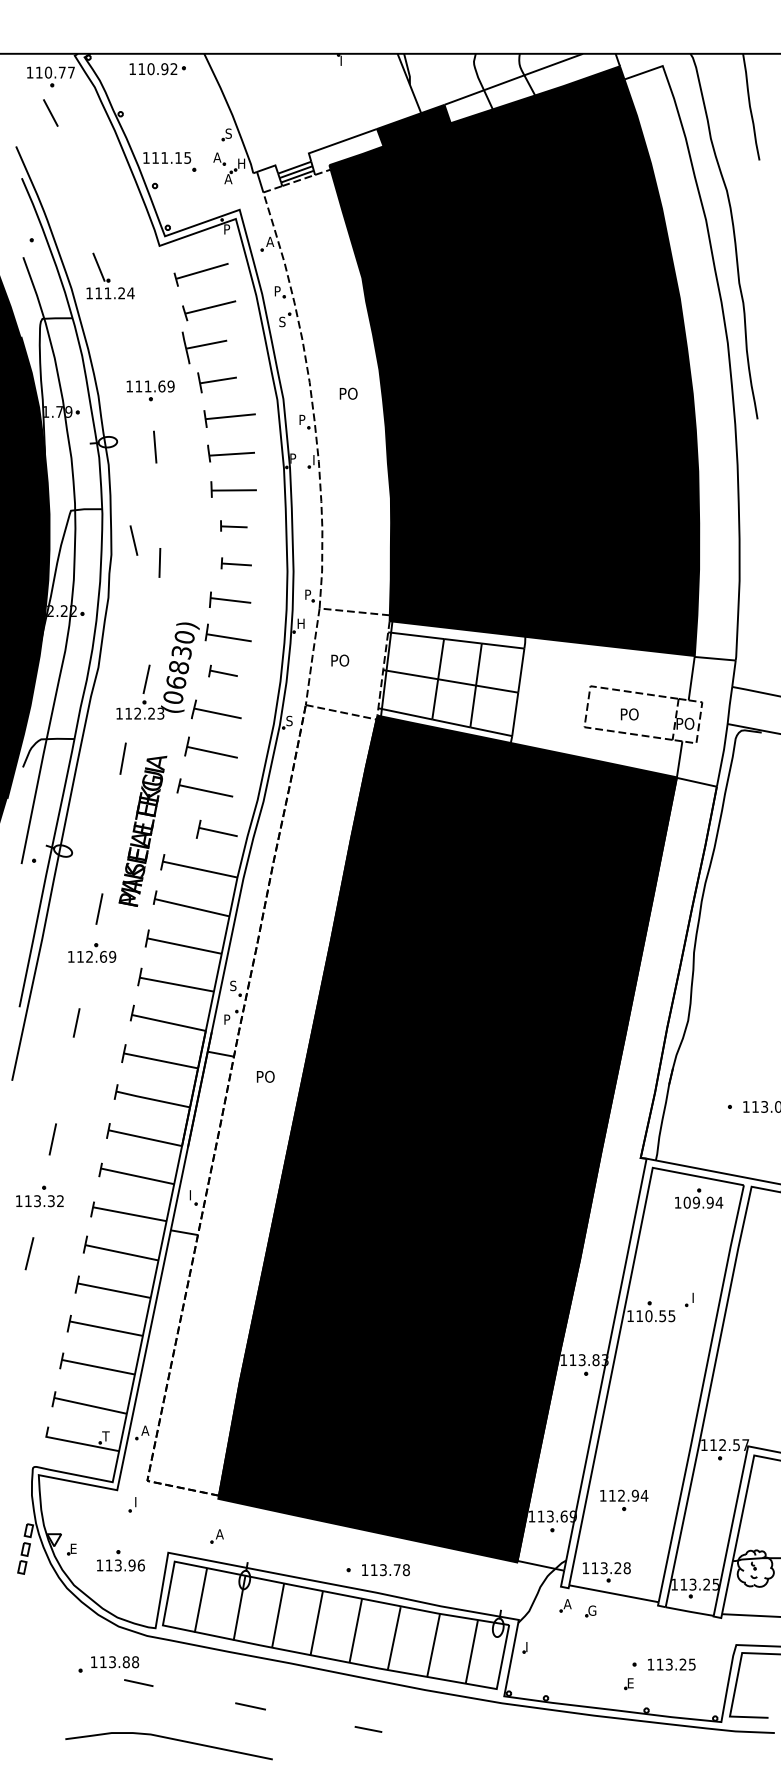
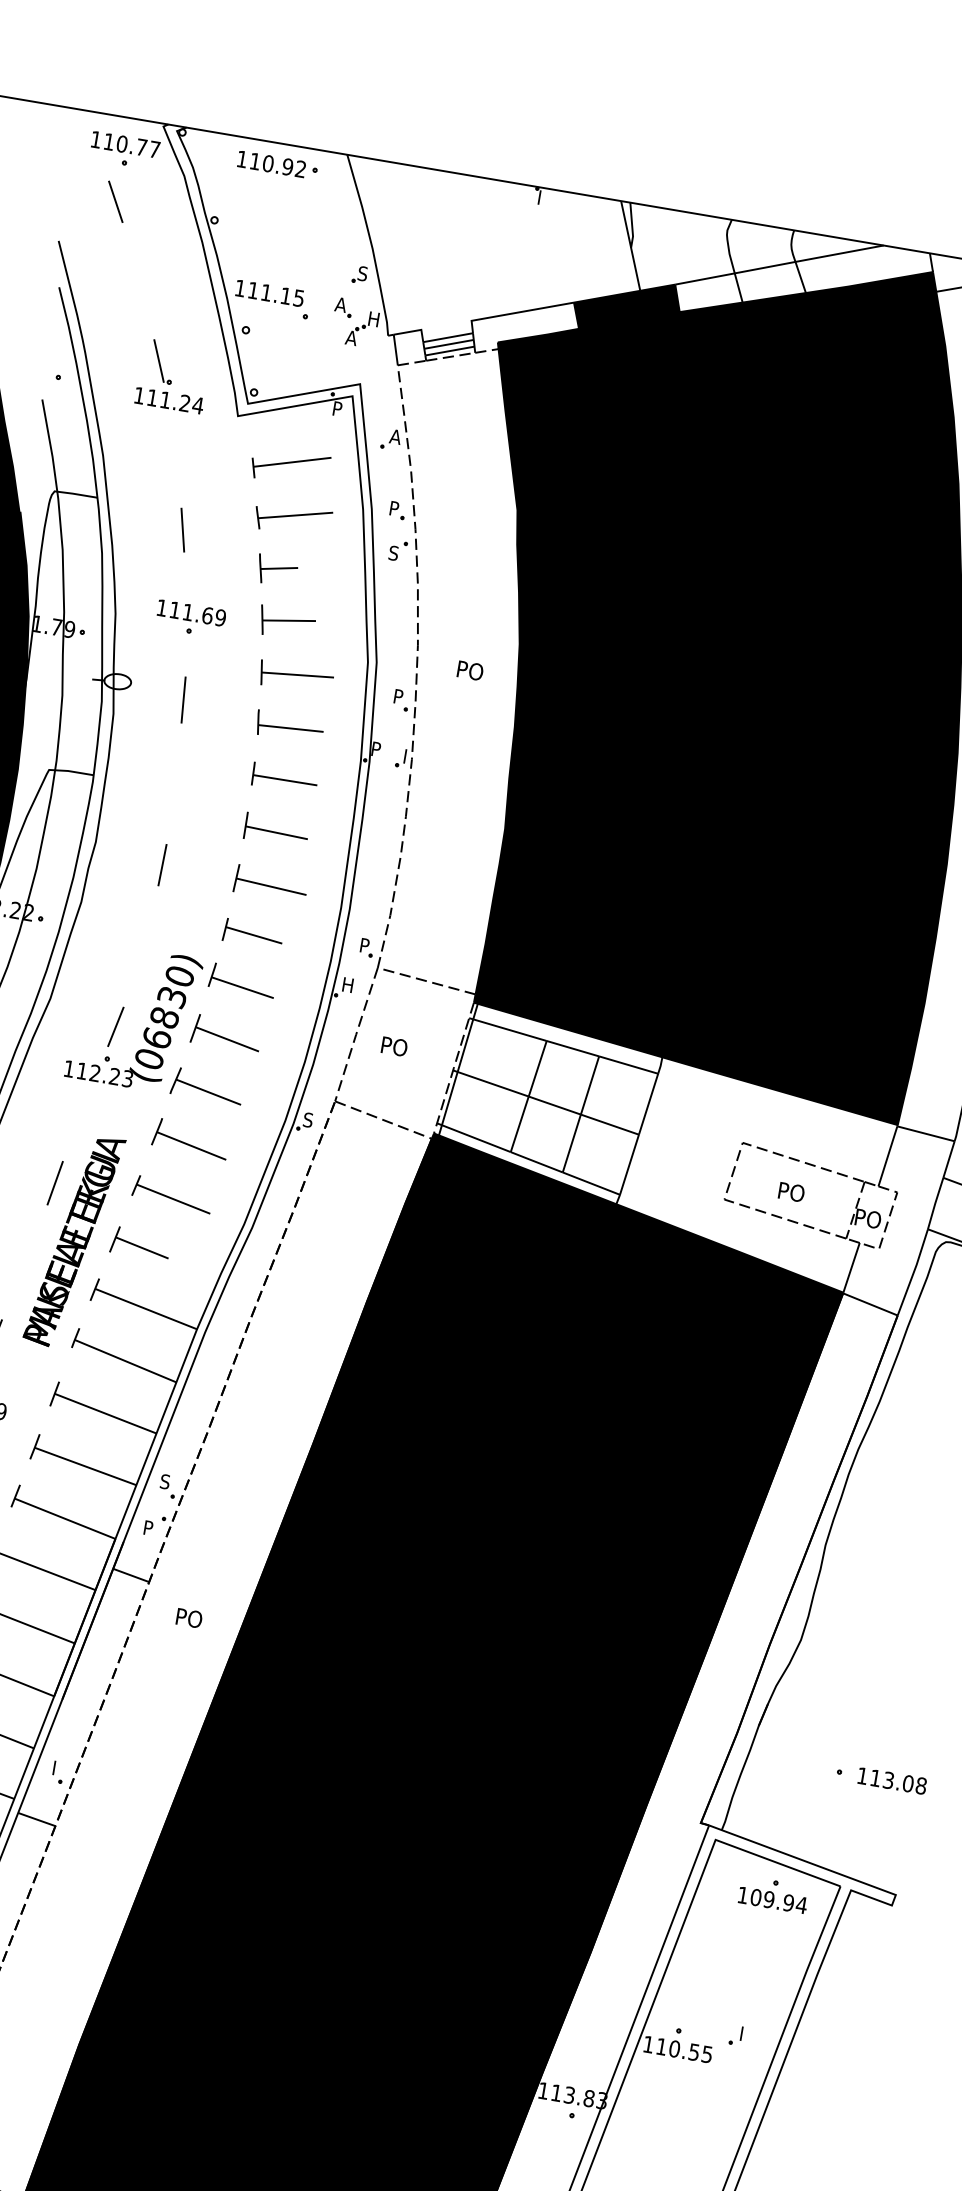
part: (110, 275) -> (173, 375), moved
part: (203, 347) -> (275, 570), size x0.62
part: (233, 525) -> (275, 829), size x1.67
line: (133, 540) -> (182, 529), moved
part: (236, 563) -> (270, 884), size x1.67
part: (222, 670) -> (225, 1032), size x1.67
line: (122, 758) -> (54, 1182), moved
part: (216, 828) -> (140, 1242), moved

